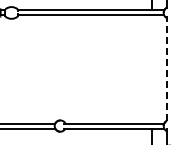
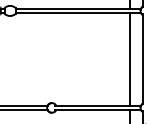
line: (166, 68) -> (142, 58), dashed -> solid
line: (151, 69) -> (130, 59), added

